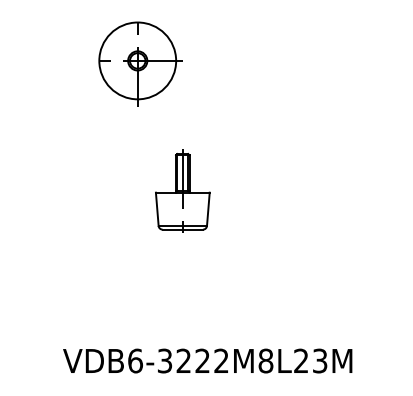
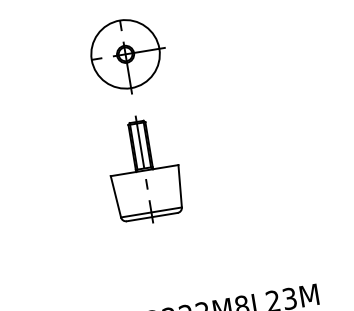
part: (140, 63) -> (128, 56), moved
part: (182, 191) -> (144, 169), size x1.43

